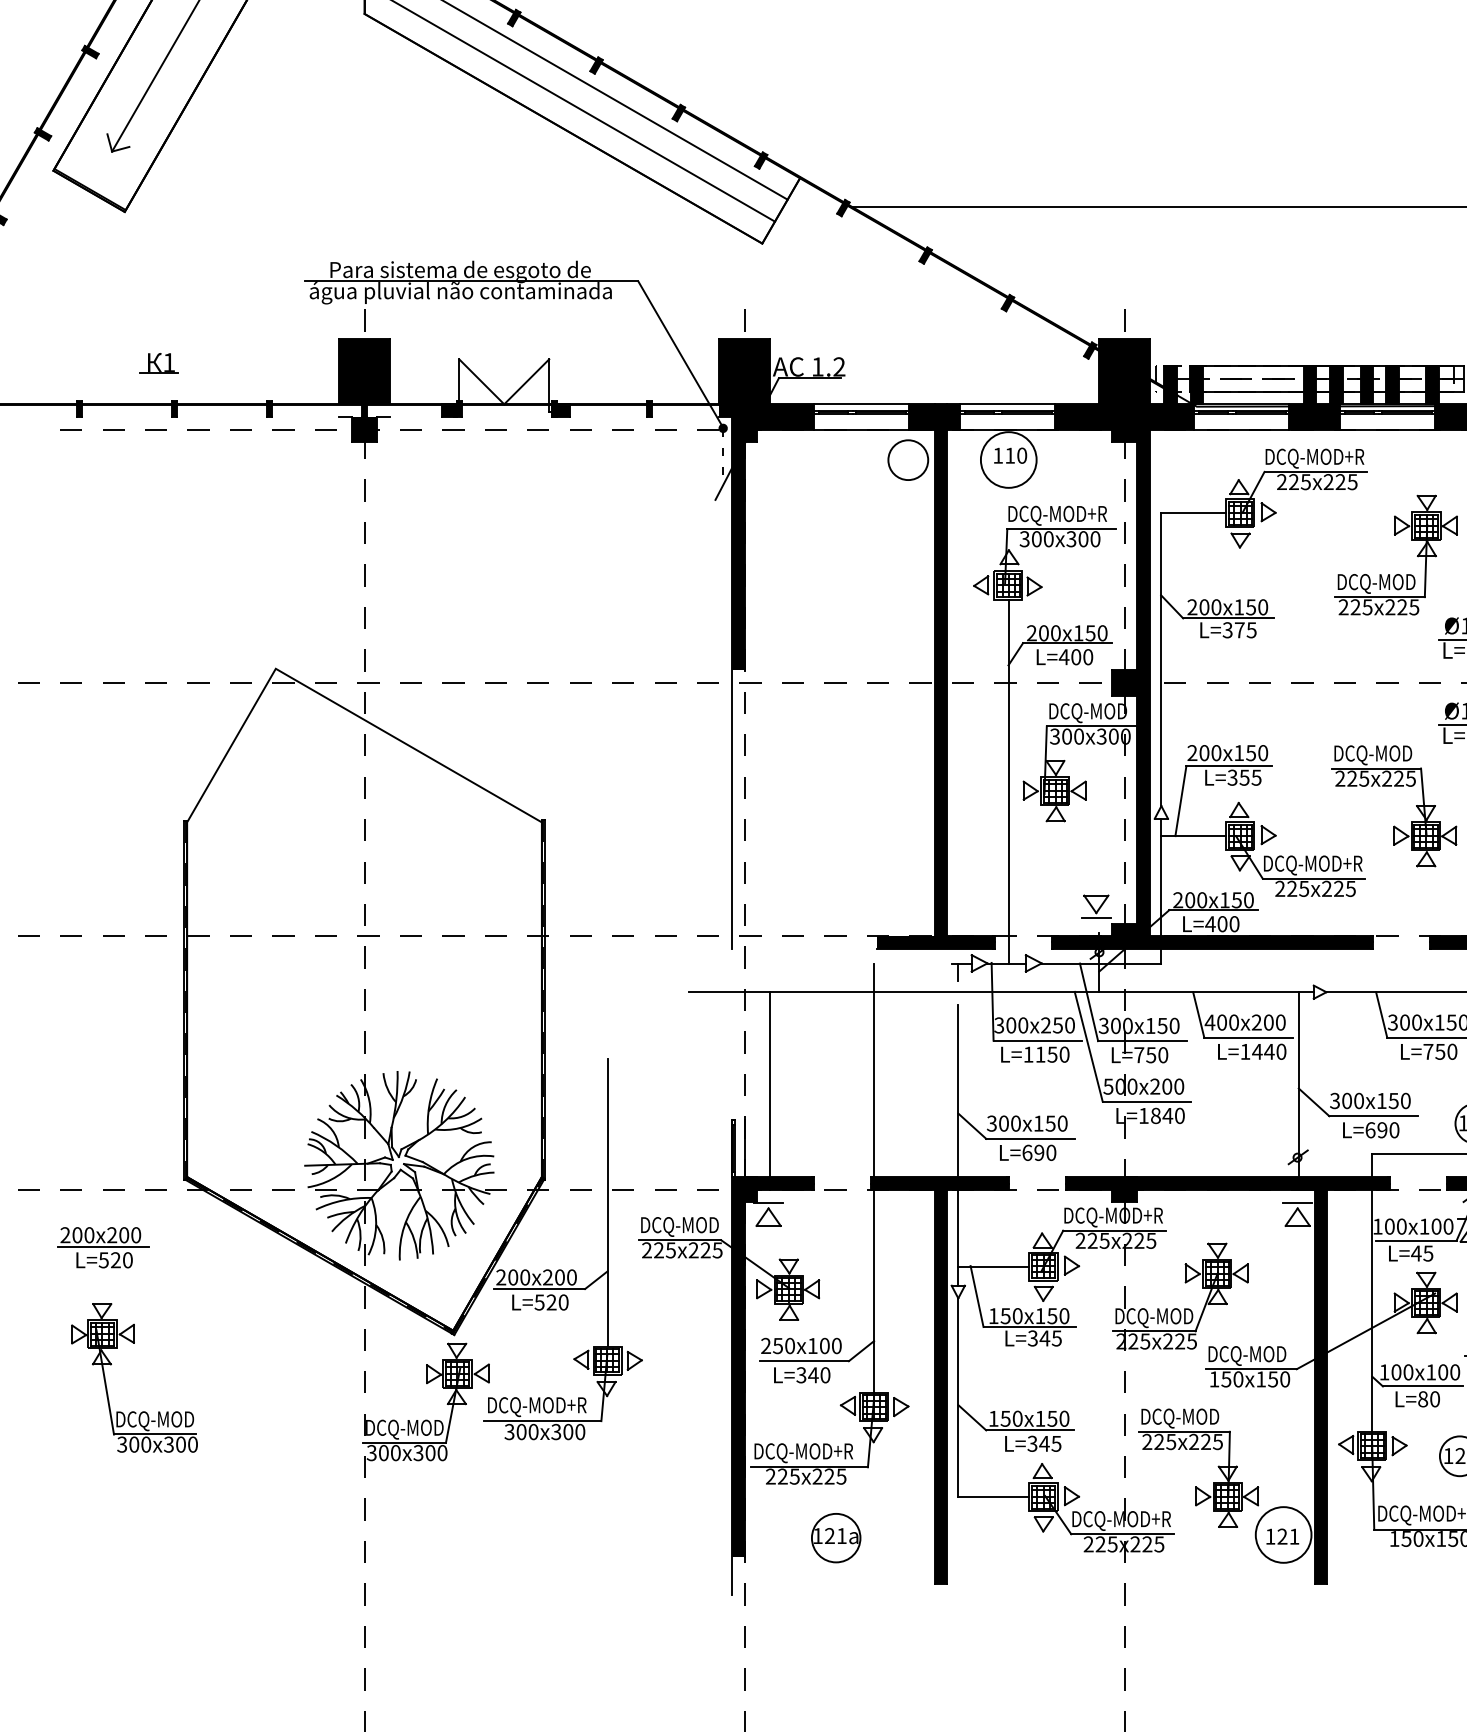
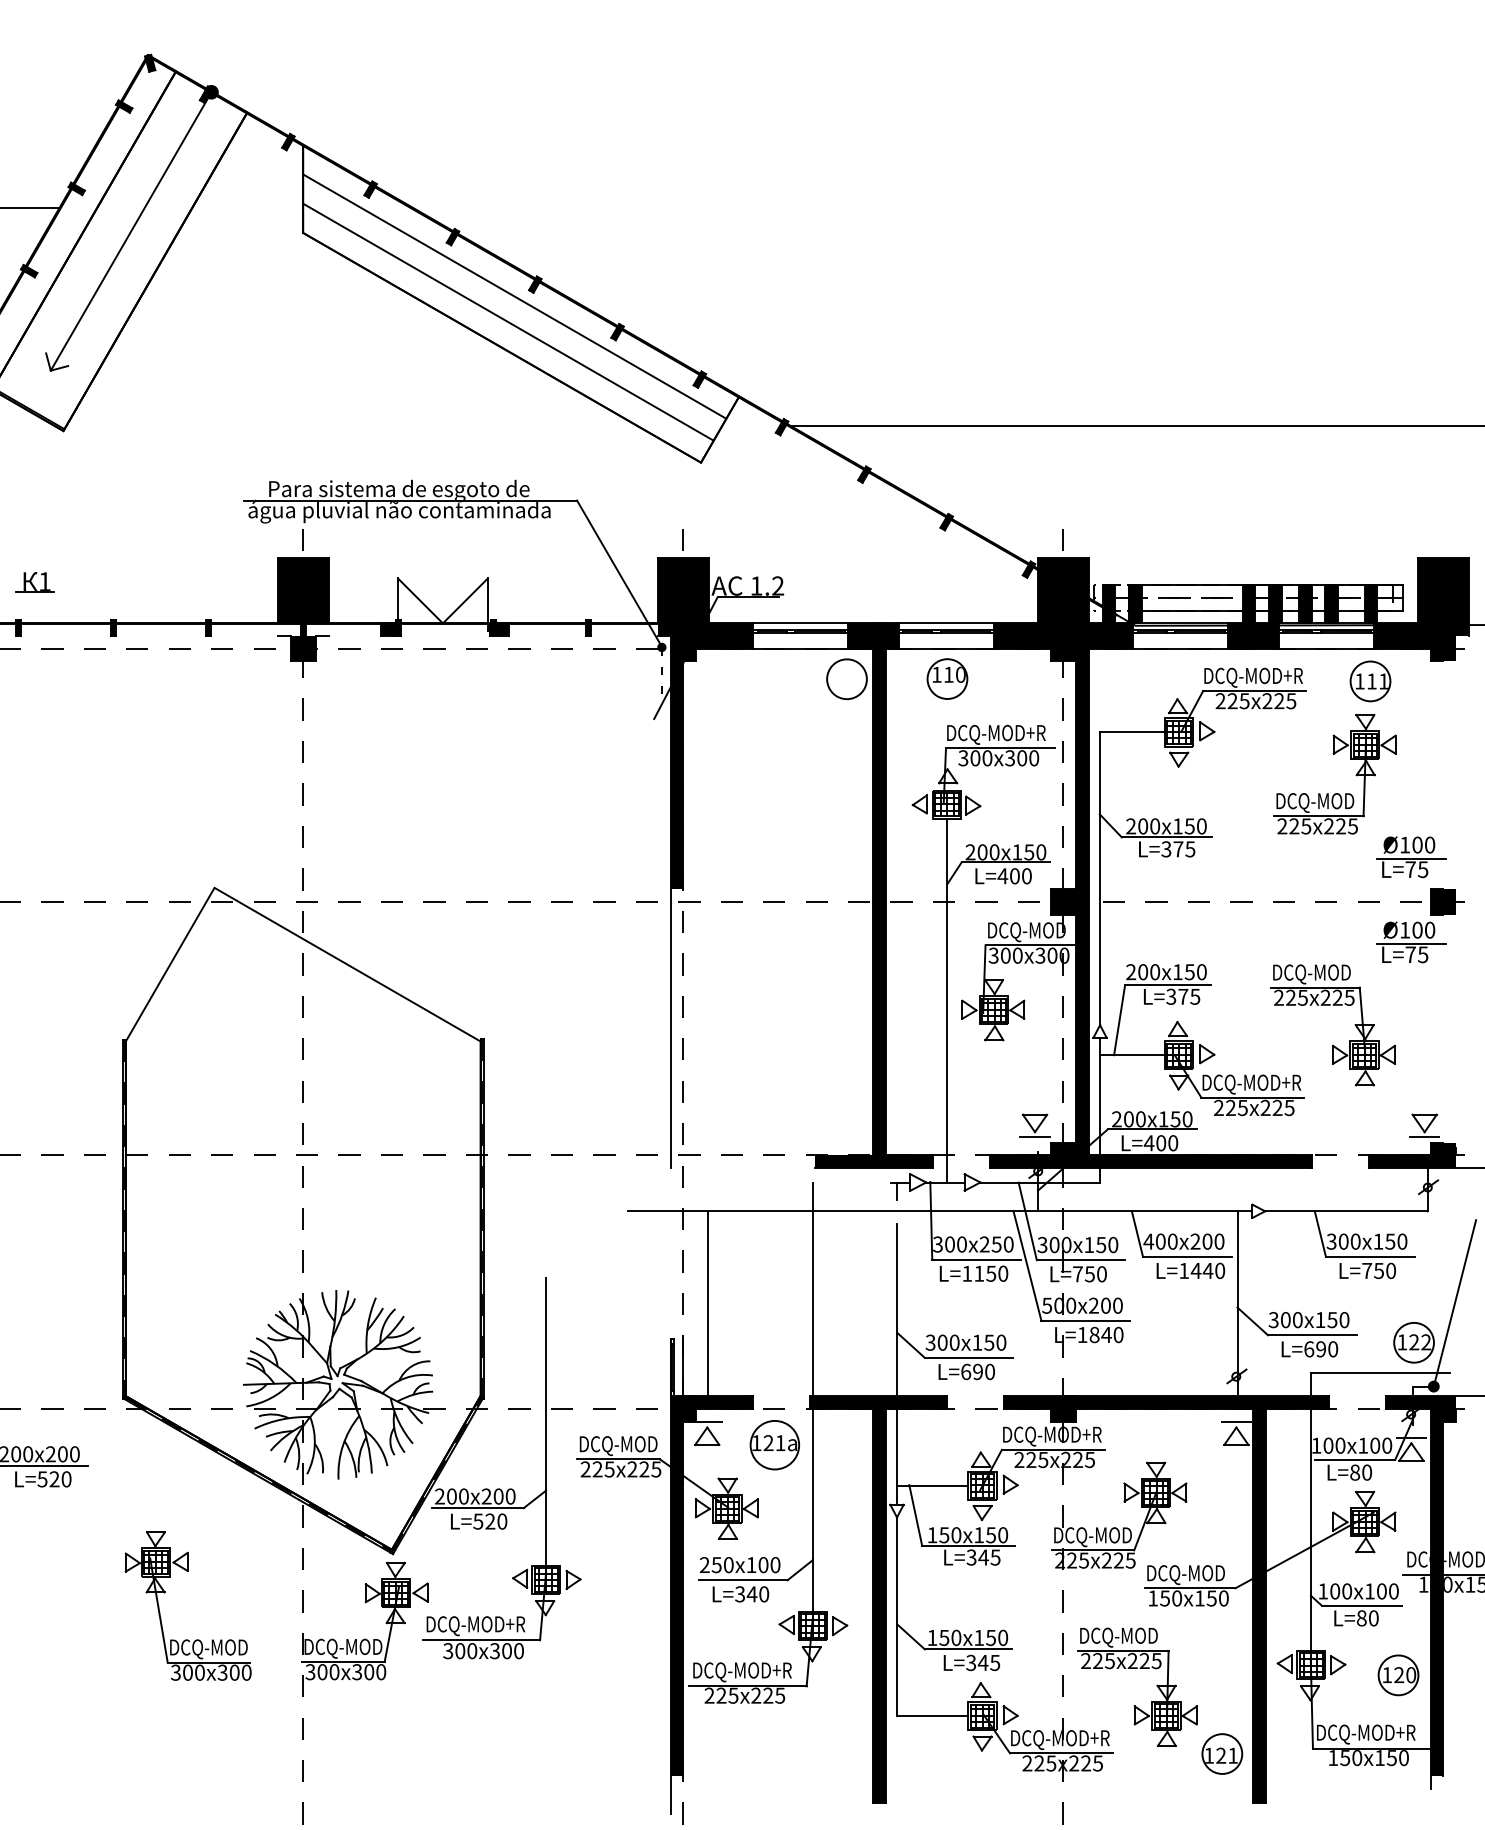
part: (158, 363) -> (34, 582), moved
circle: (1008, 459) -> (947, 678), size x0.71
part: (1431, 462) -> (1370, 681), added
text: (1244, 777) -> (1183, 996), L=355 -> L=375
text: (1421, 1253) -> (1360, 1472), L=45 -> L=80
part: (111, 1364) -> (165, 1592), moved
circle: (1283, 1534) -> (1222, 1753), size x0.71
part: (835, 1538) -> (774, 1445), moved

